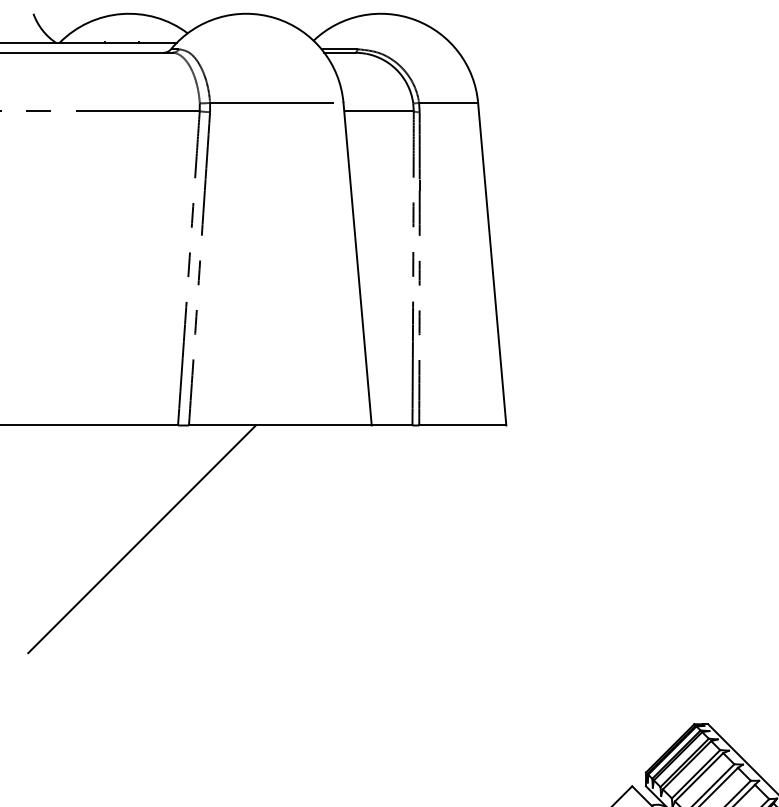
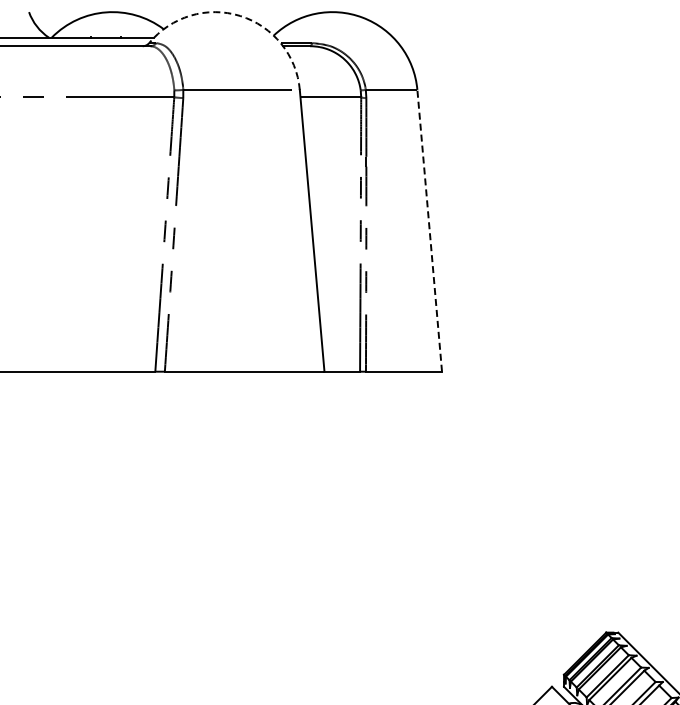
arc: (275, 17) -> (240, 15), solid -> dashed
line: (491, 263) -> (429, 230), solid -> dashed
line: (141, 538) -> (123, 470), removed

